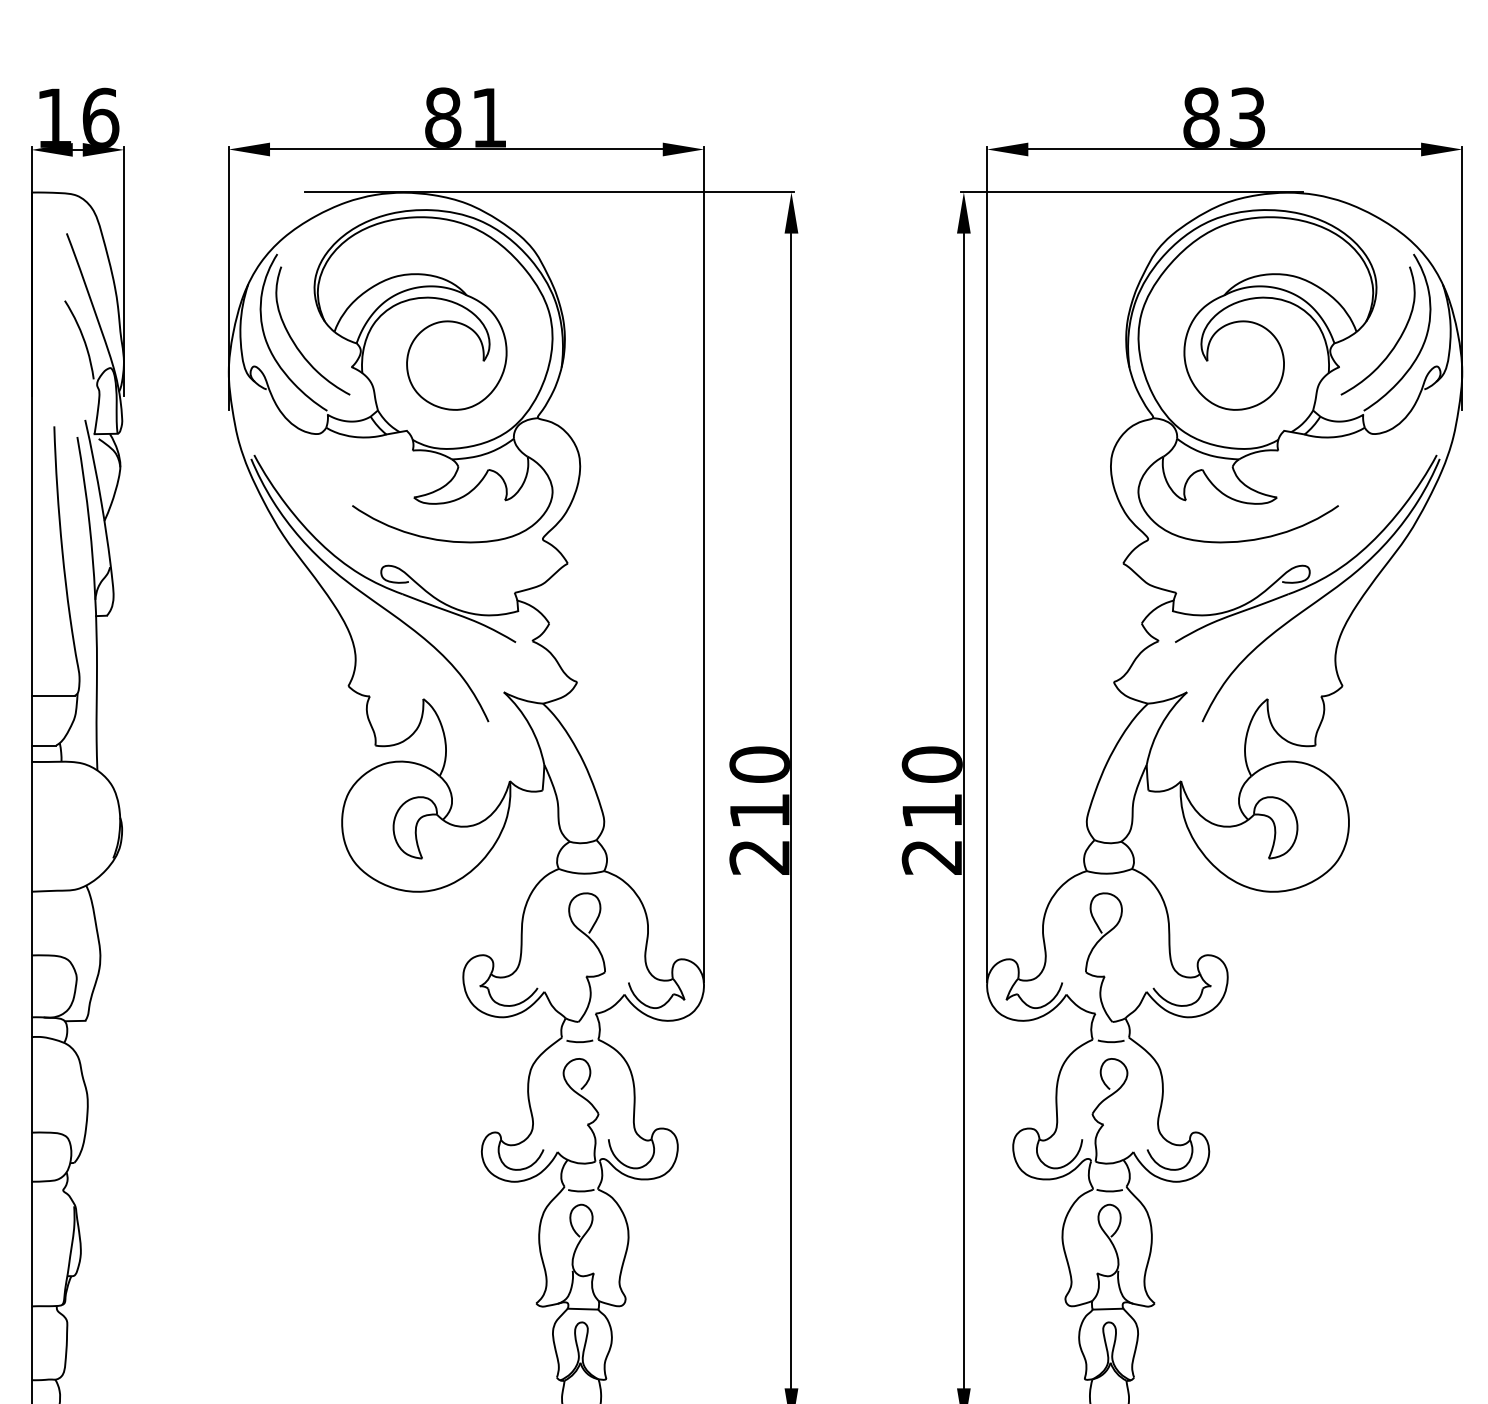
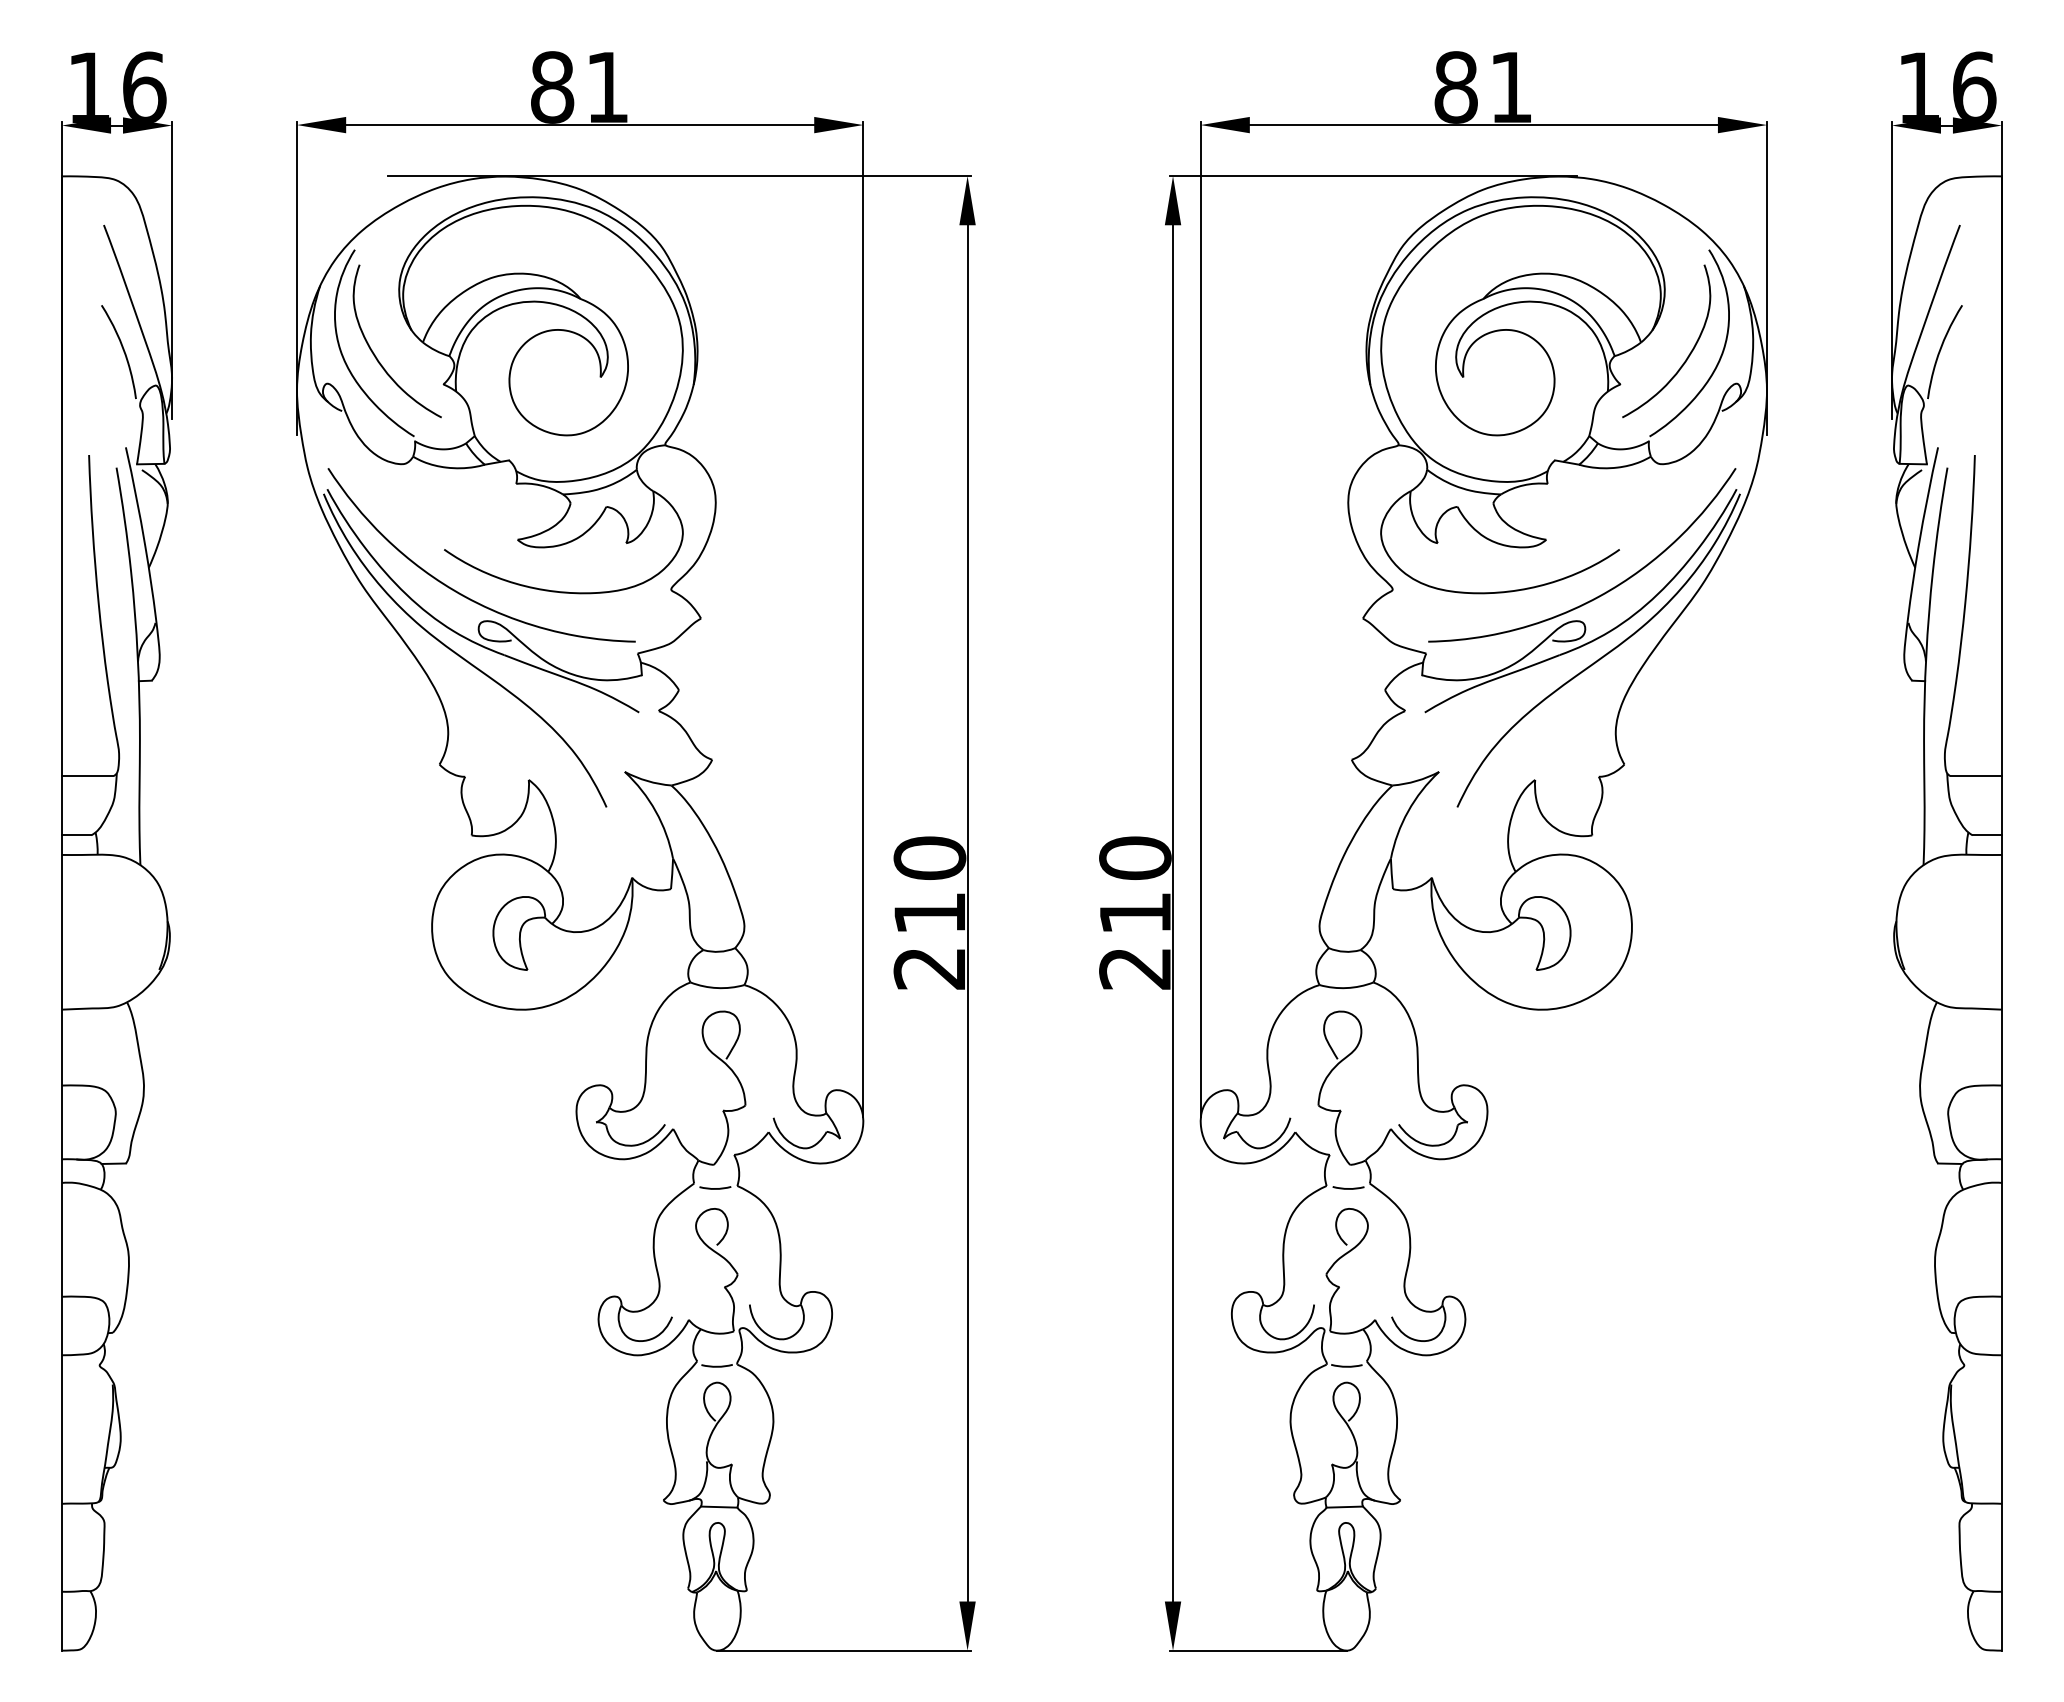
text: (1247, 117) -> (1510, 87), 83 -> 81
curve: (366, 542) -> (461, 593), added
curve: (1324, 542) -> (1602, 593), added

